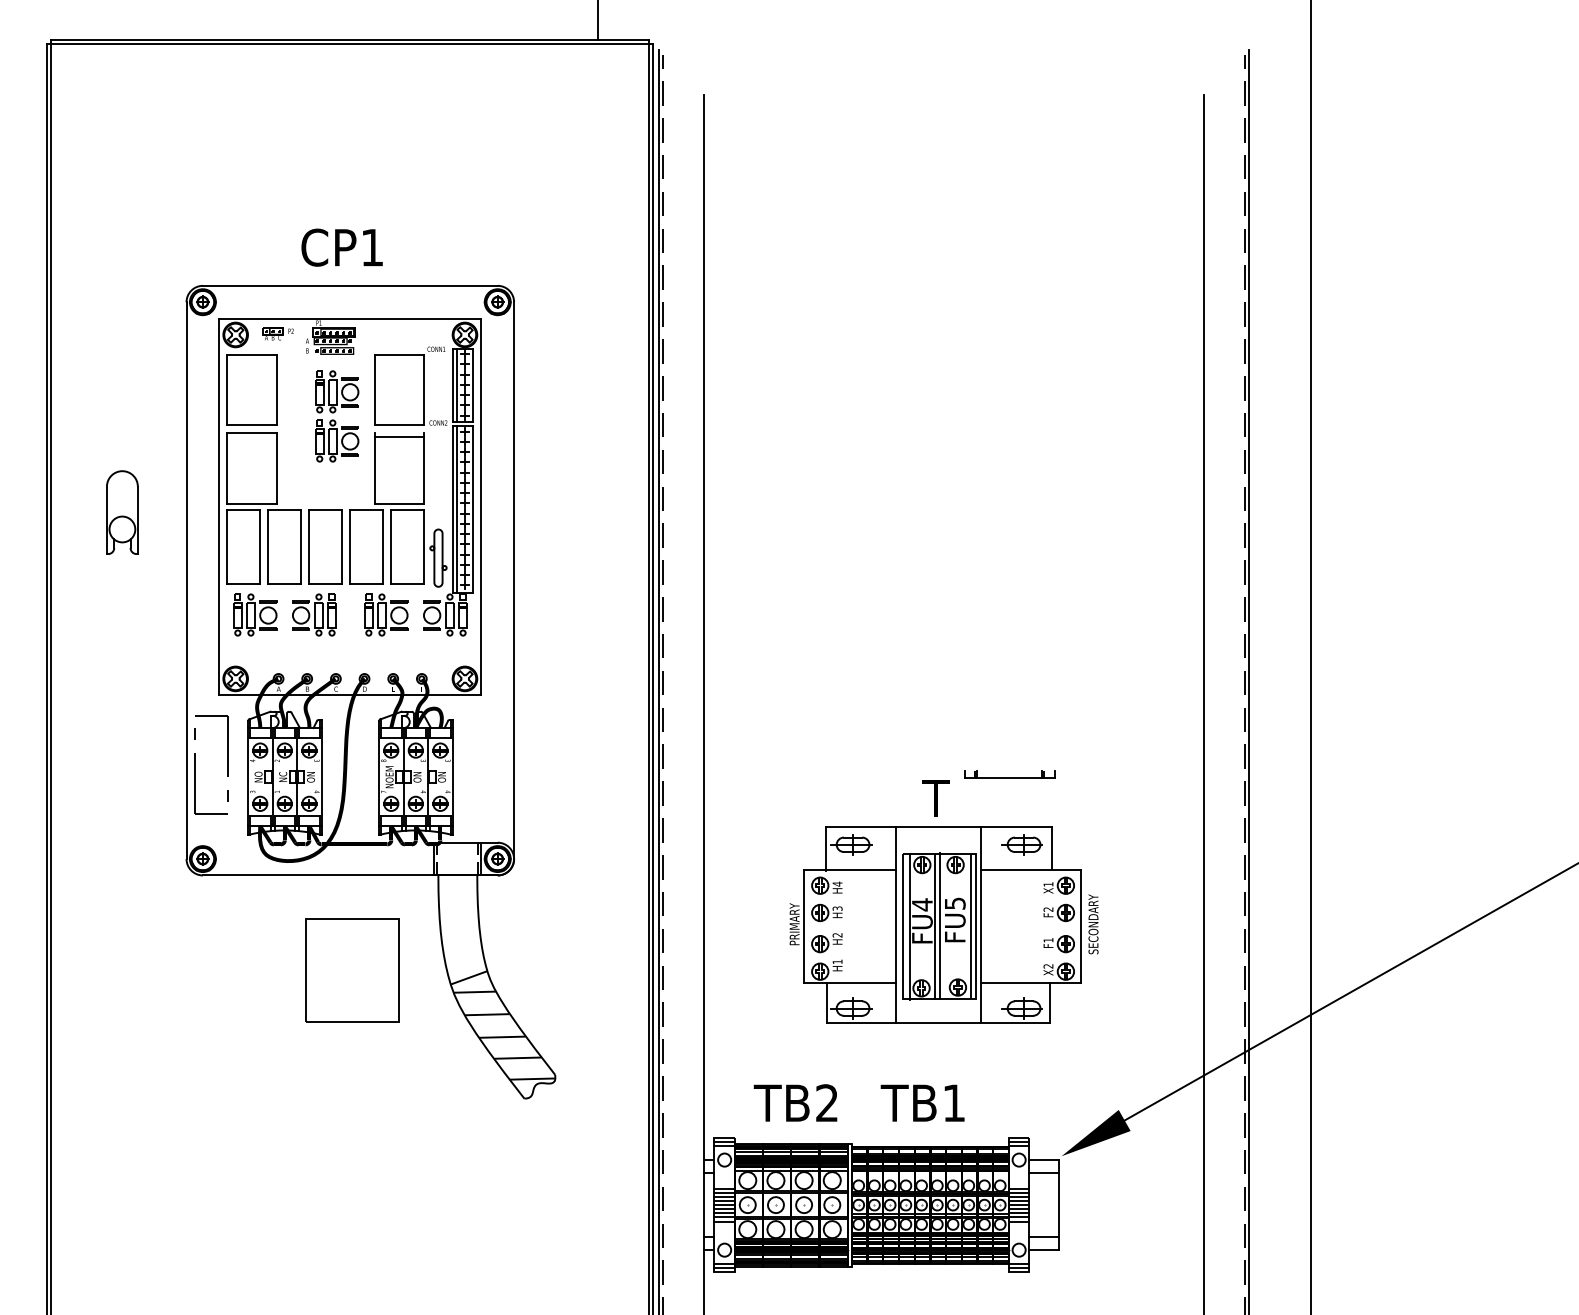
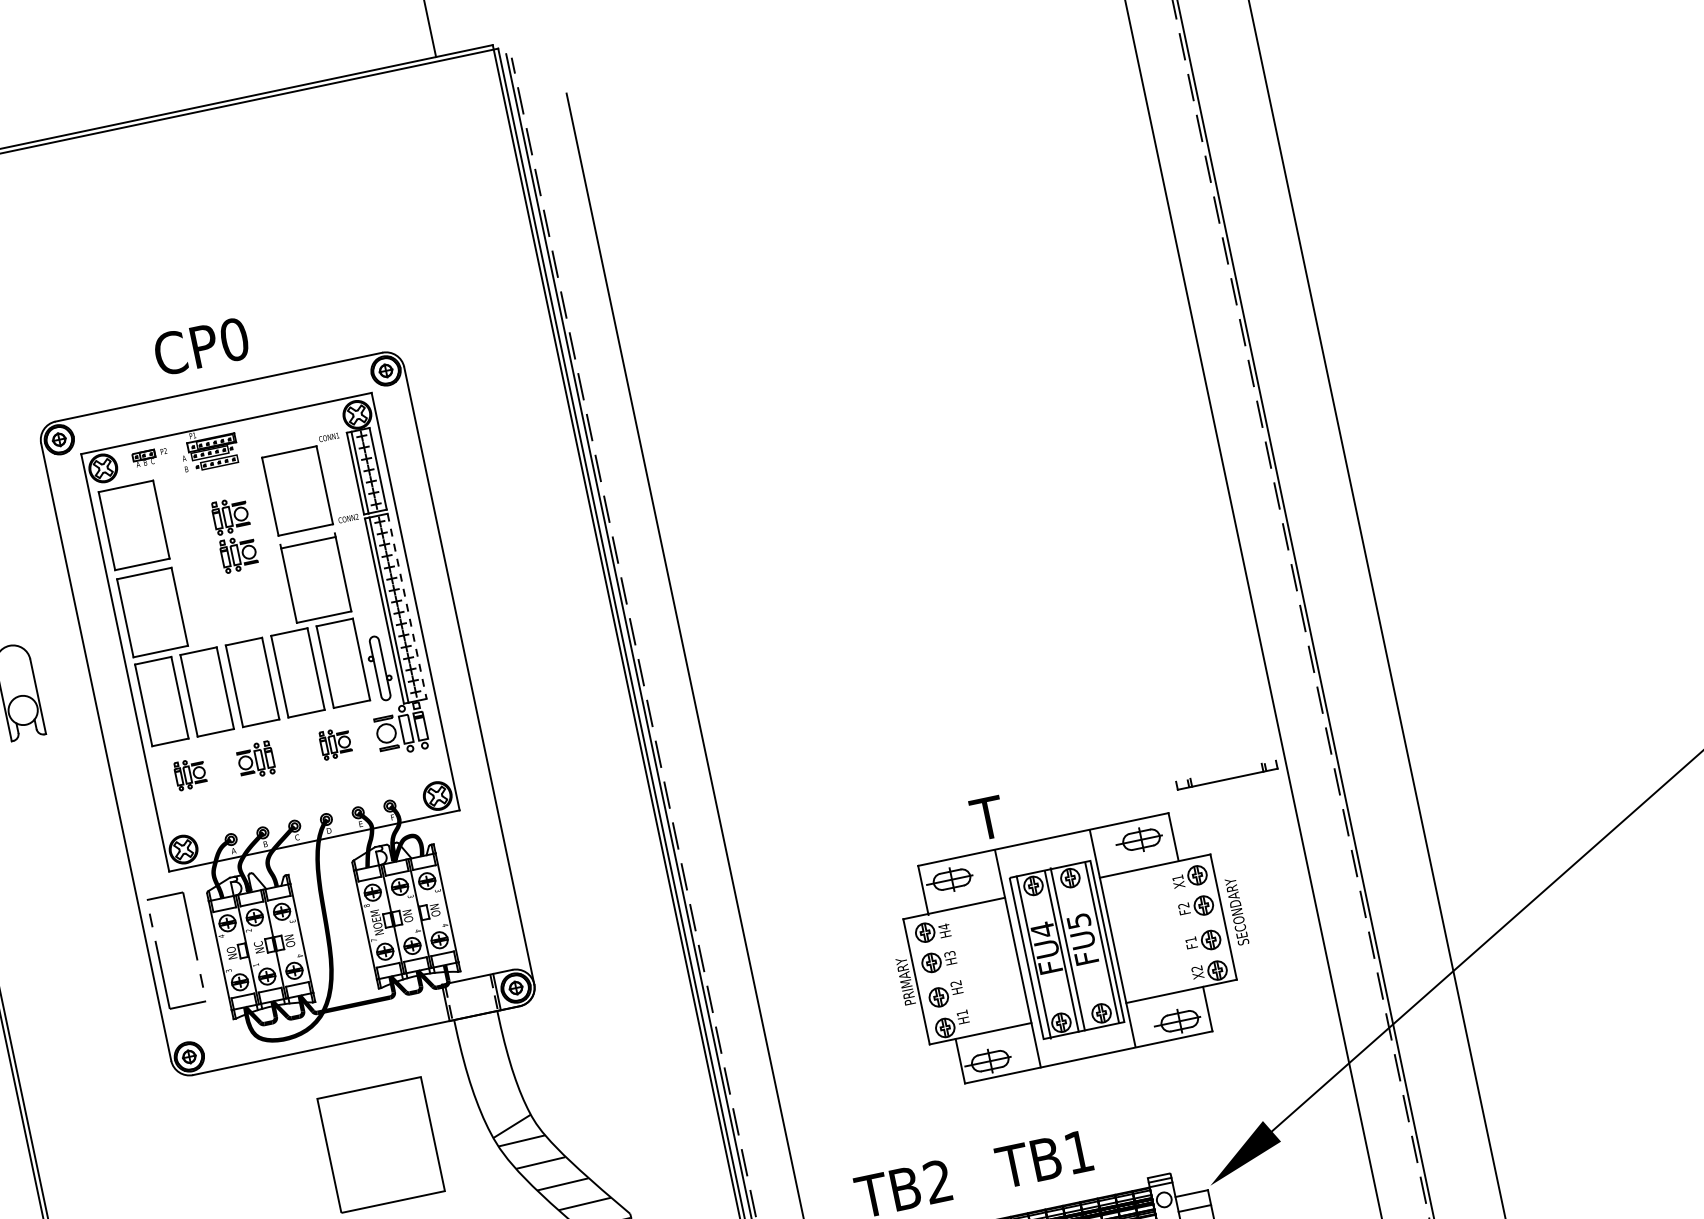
text: (372, 247) -> (234, 339), CP1 -> CP0
part: (337, 416) -> (235, 534), size x0.7
line: (473, 509) -> (407, 606), solid -> dashed
part: (255, 614) -> (190, 773), size x0.6
part: (314, 614) -> (255, 759), size x0.7
part: (386, 614) -> (335, 742), size x0.6
part: (1009, 774) -> (1226, 775), moved
part: (943, 924) -> (1070, 946), moved

